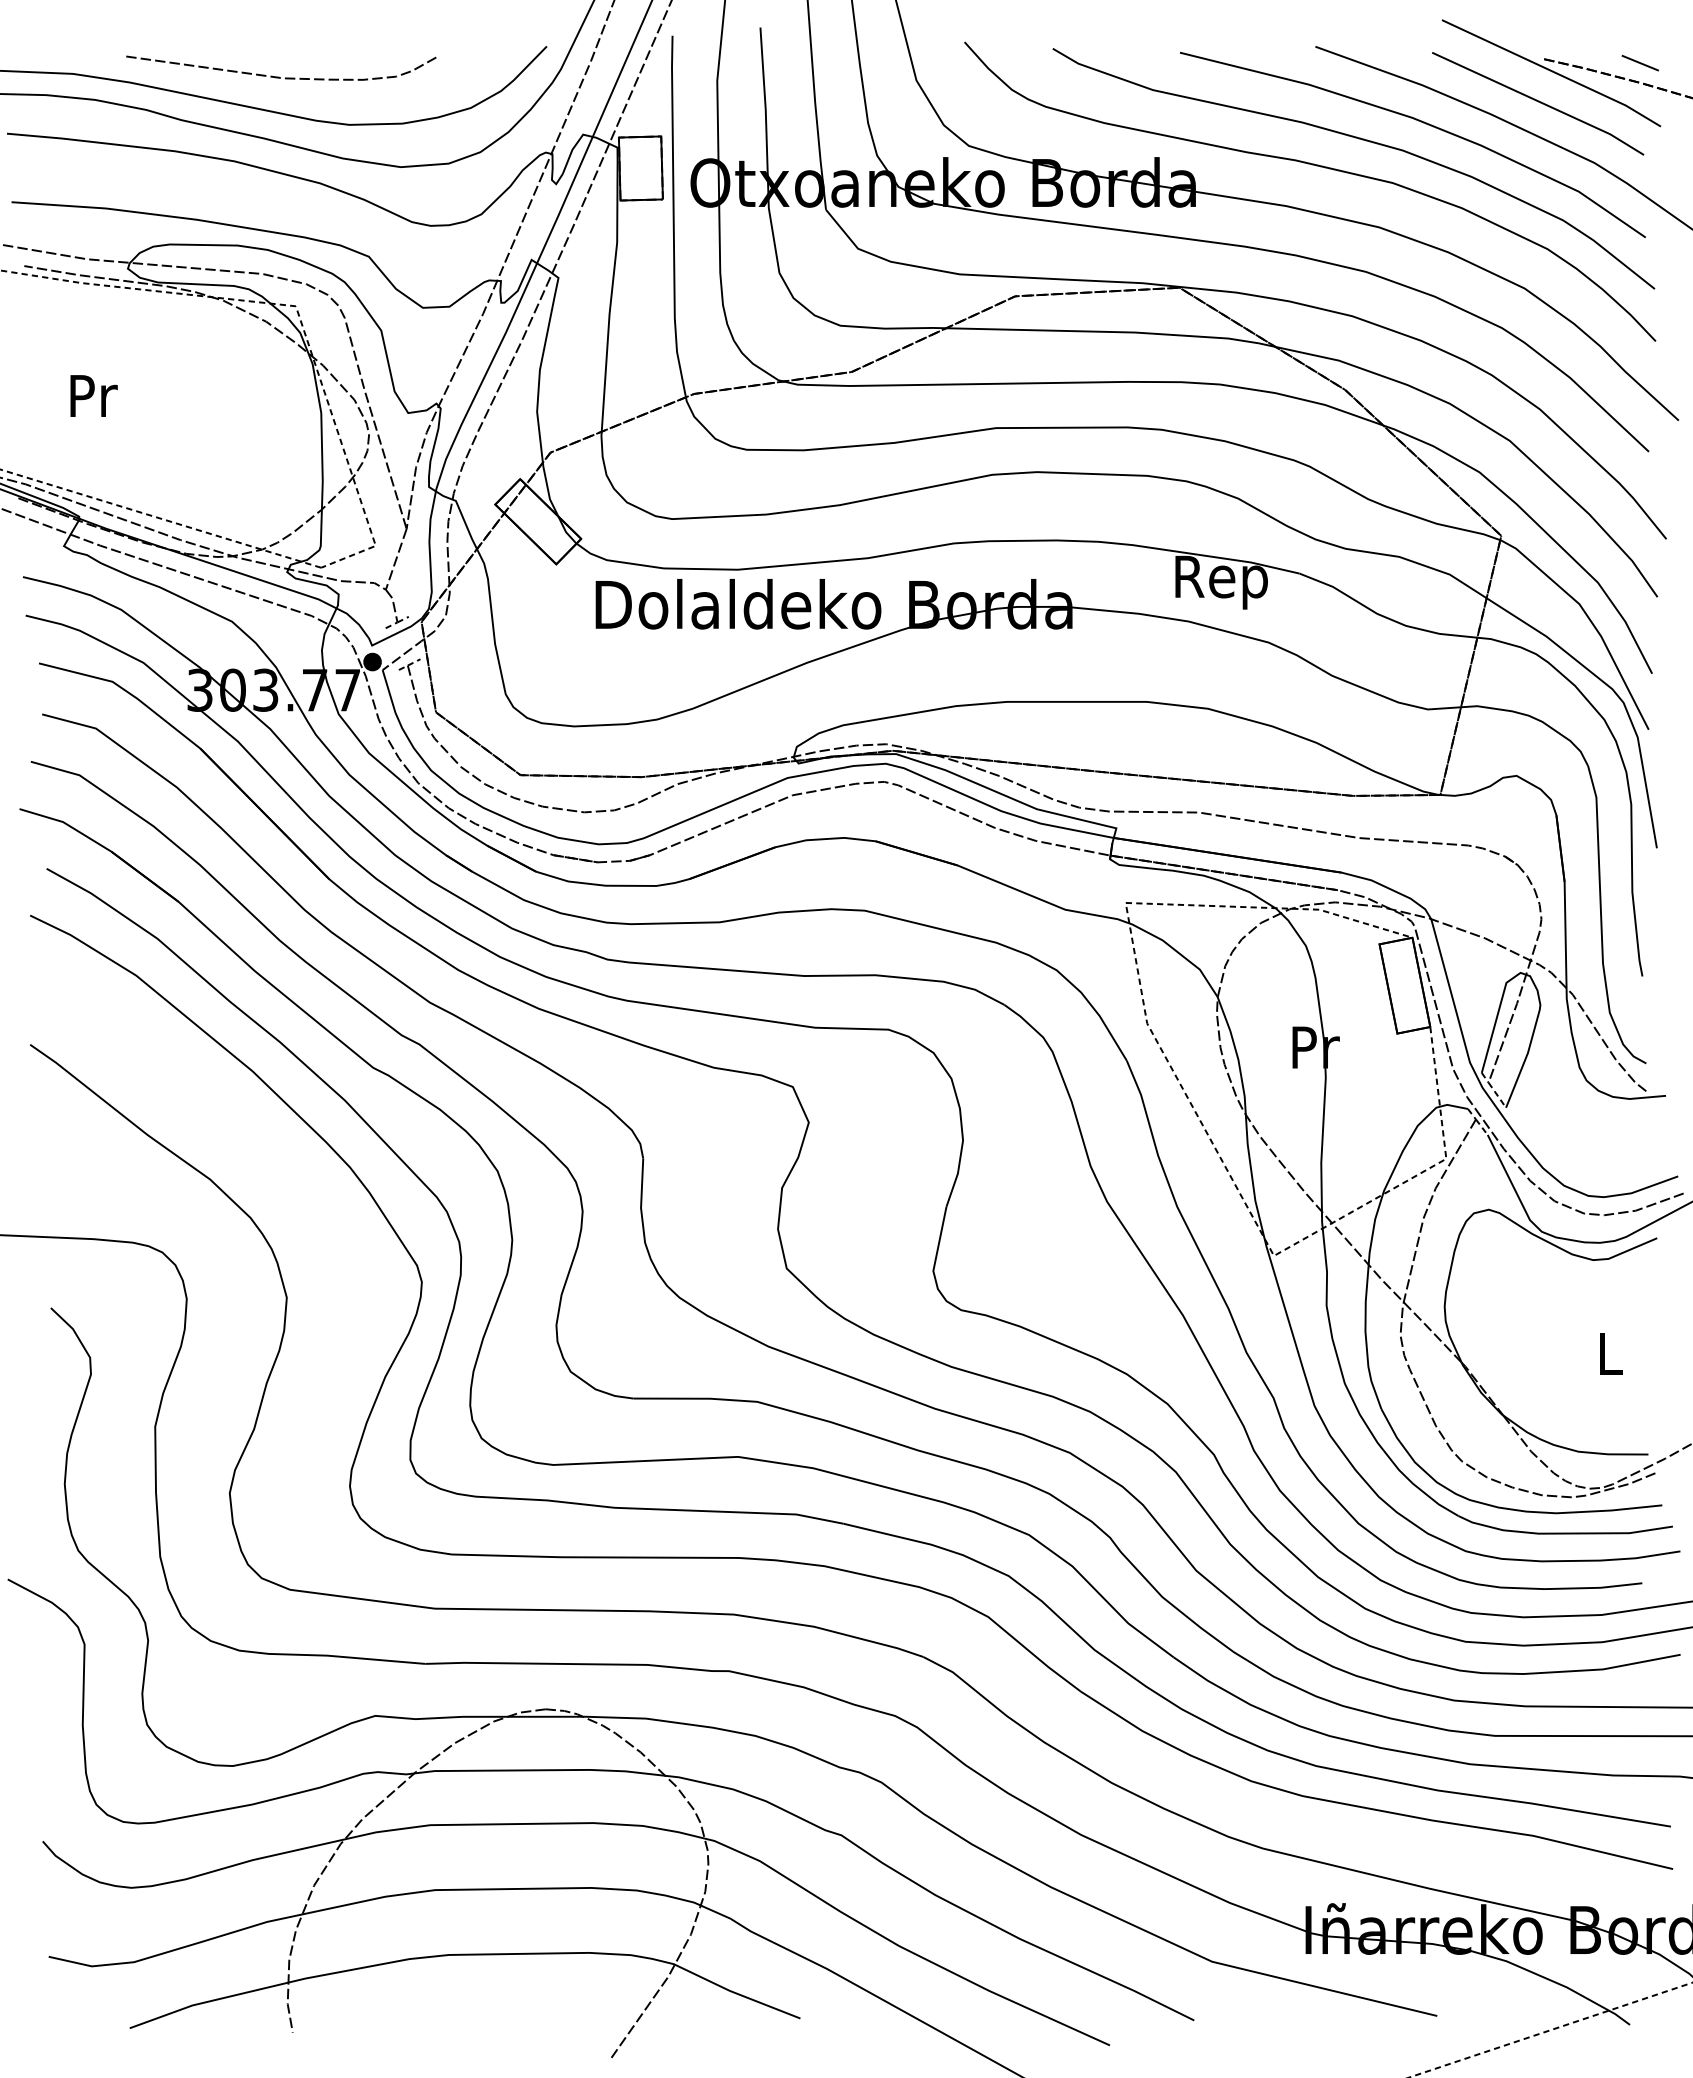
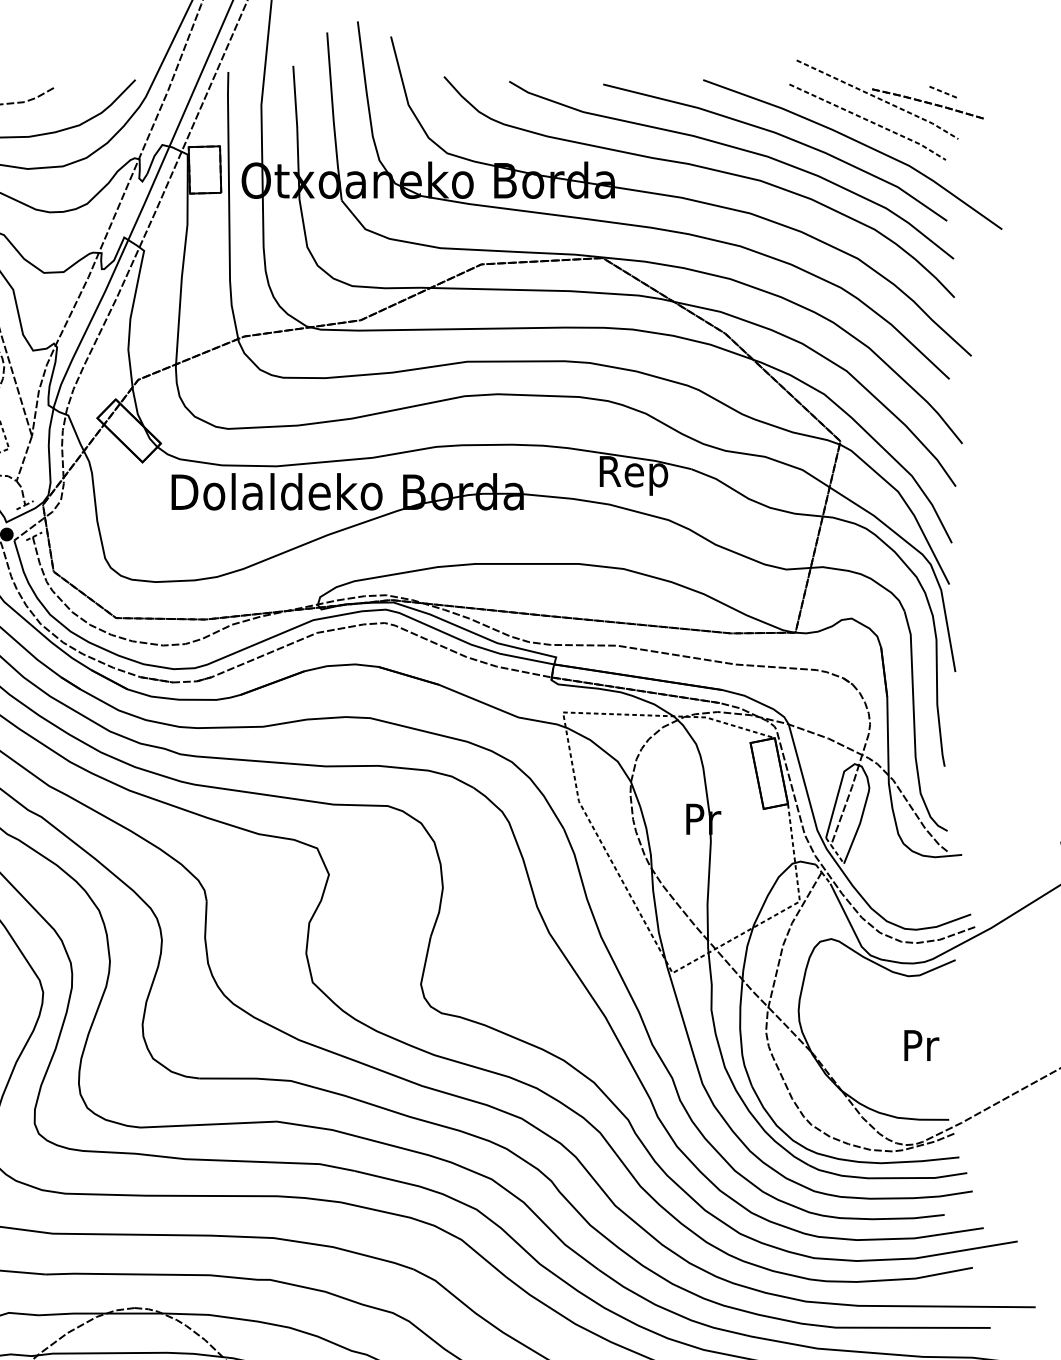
line: (1640, 63) -> (943, 92), solid -> dashed
line: (1553, 71) -> (879, 98), solid -> dashed
line: (1540, 102) -> (869, 121), solid -> dashed
text: (1611, 1353) -> (921, 1045), L -> Pr

